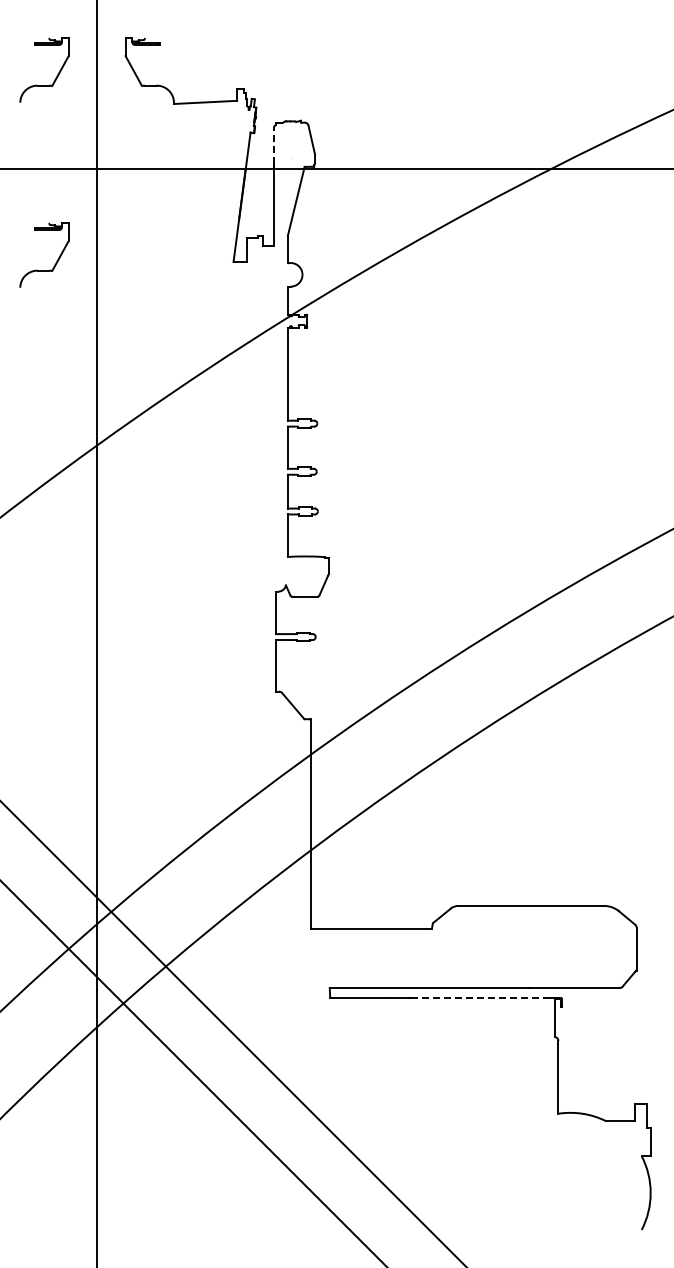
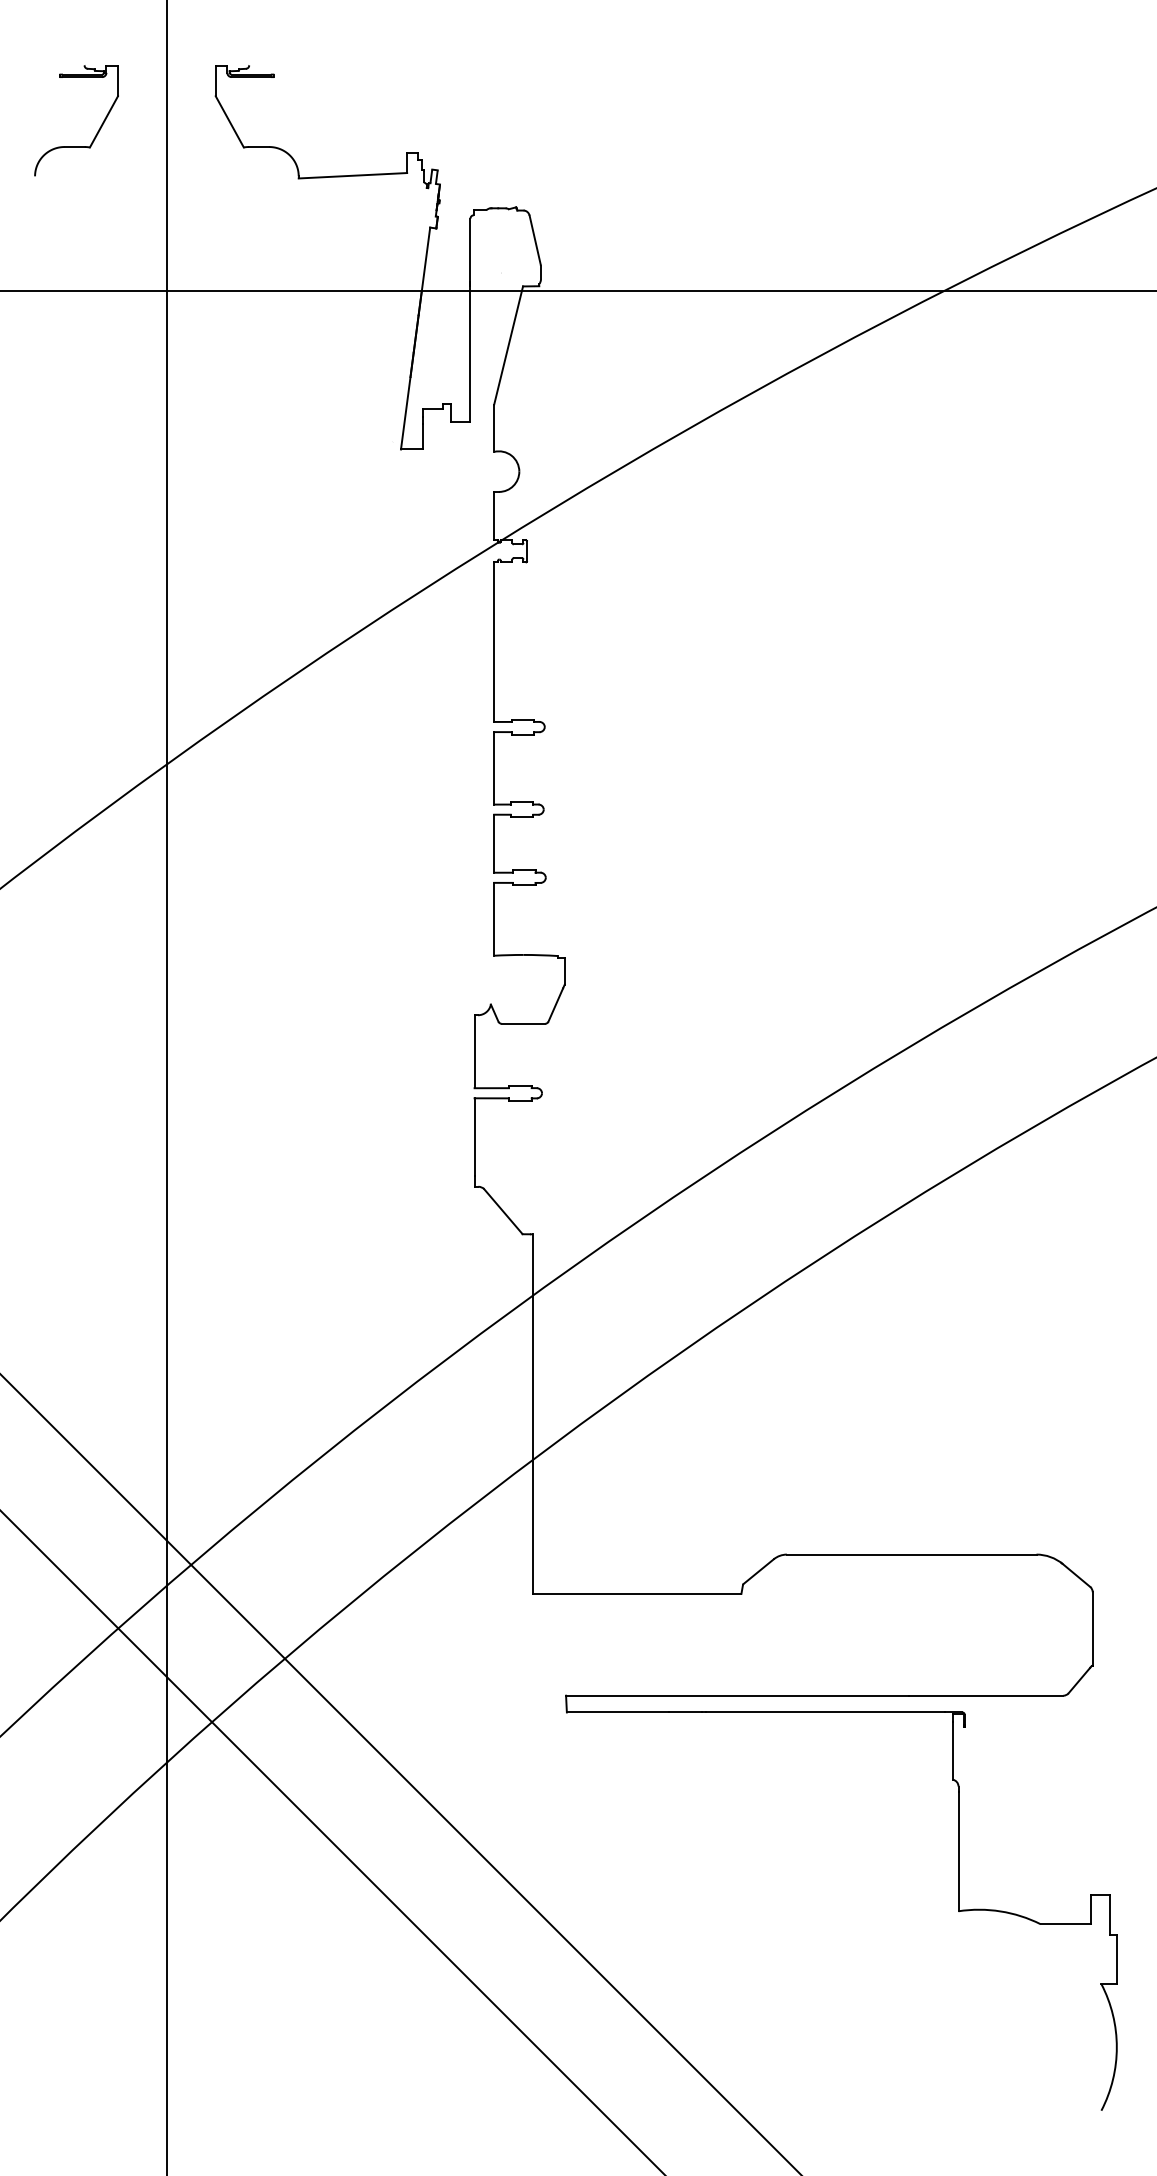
line: (274, 145) -> (471, 249), dashed -> solid
part: (55, 262) -> (95, 450), removed
line: (480, 997) -> (824, 1711), dashed -> solid

